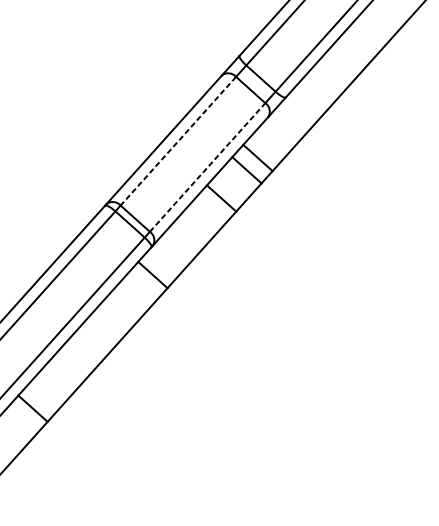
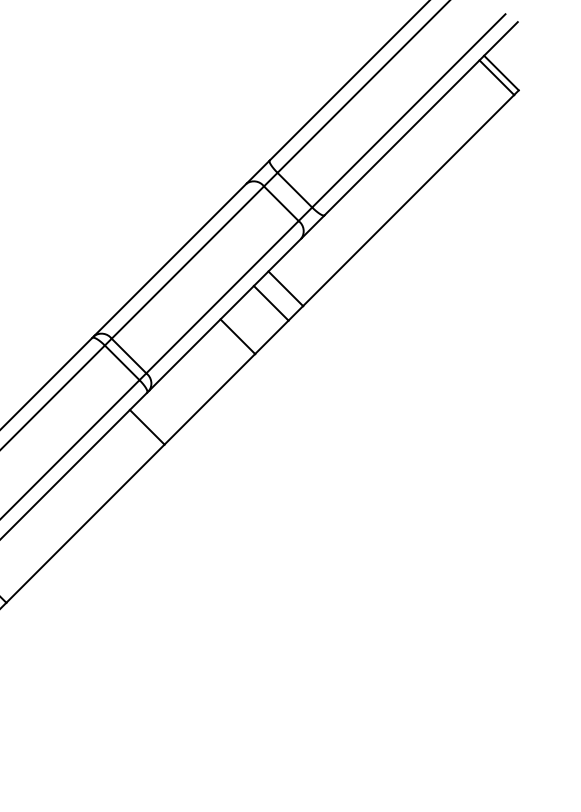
line: (178, 141) -> (187, 262), dashed -> solid
line: (207, 167) -> (222, 297), dashed -> solid

